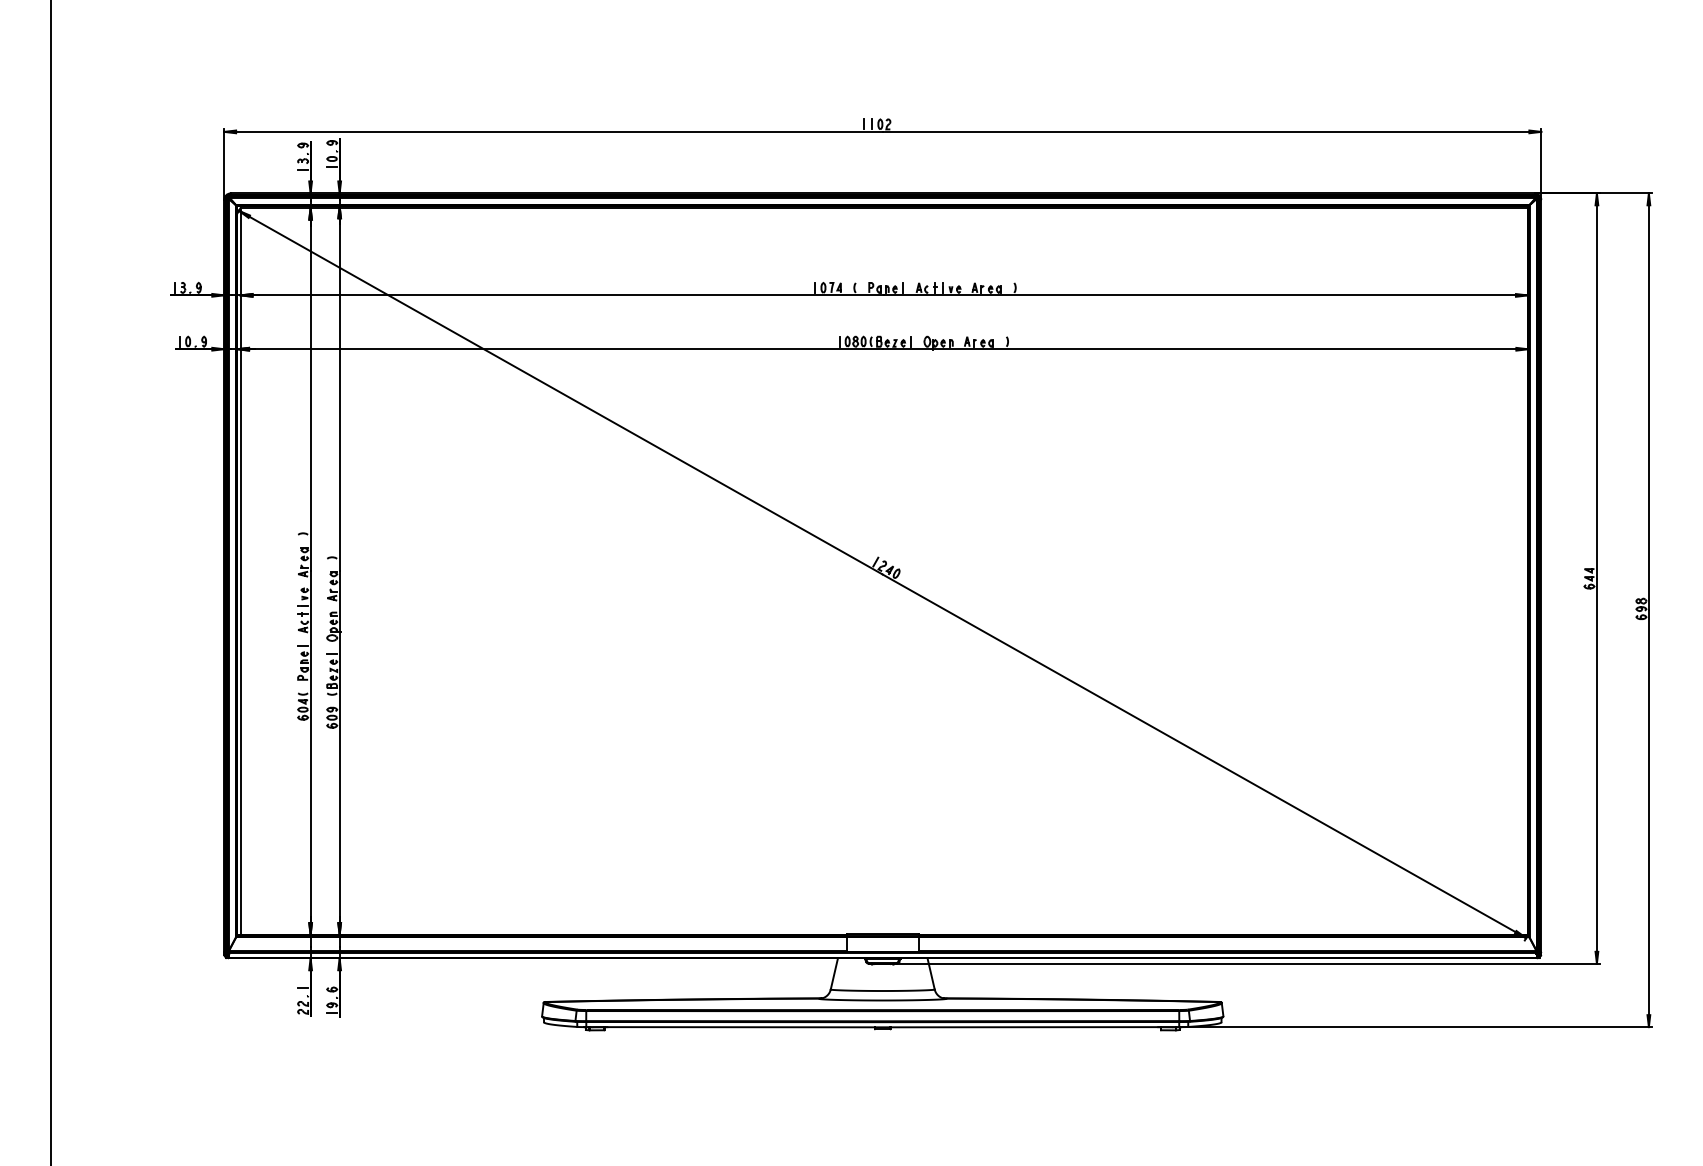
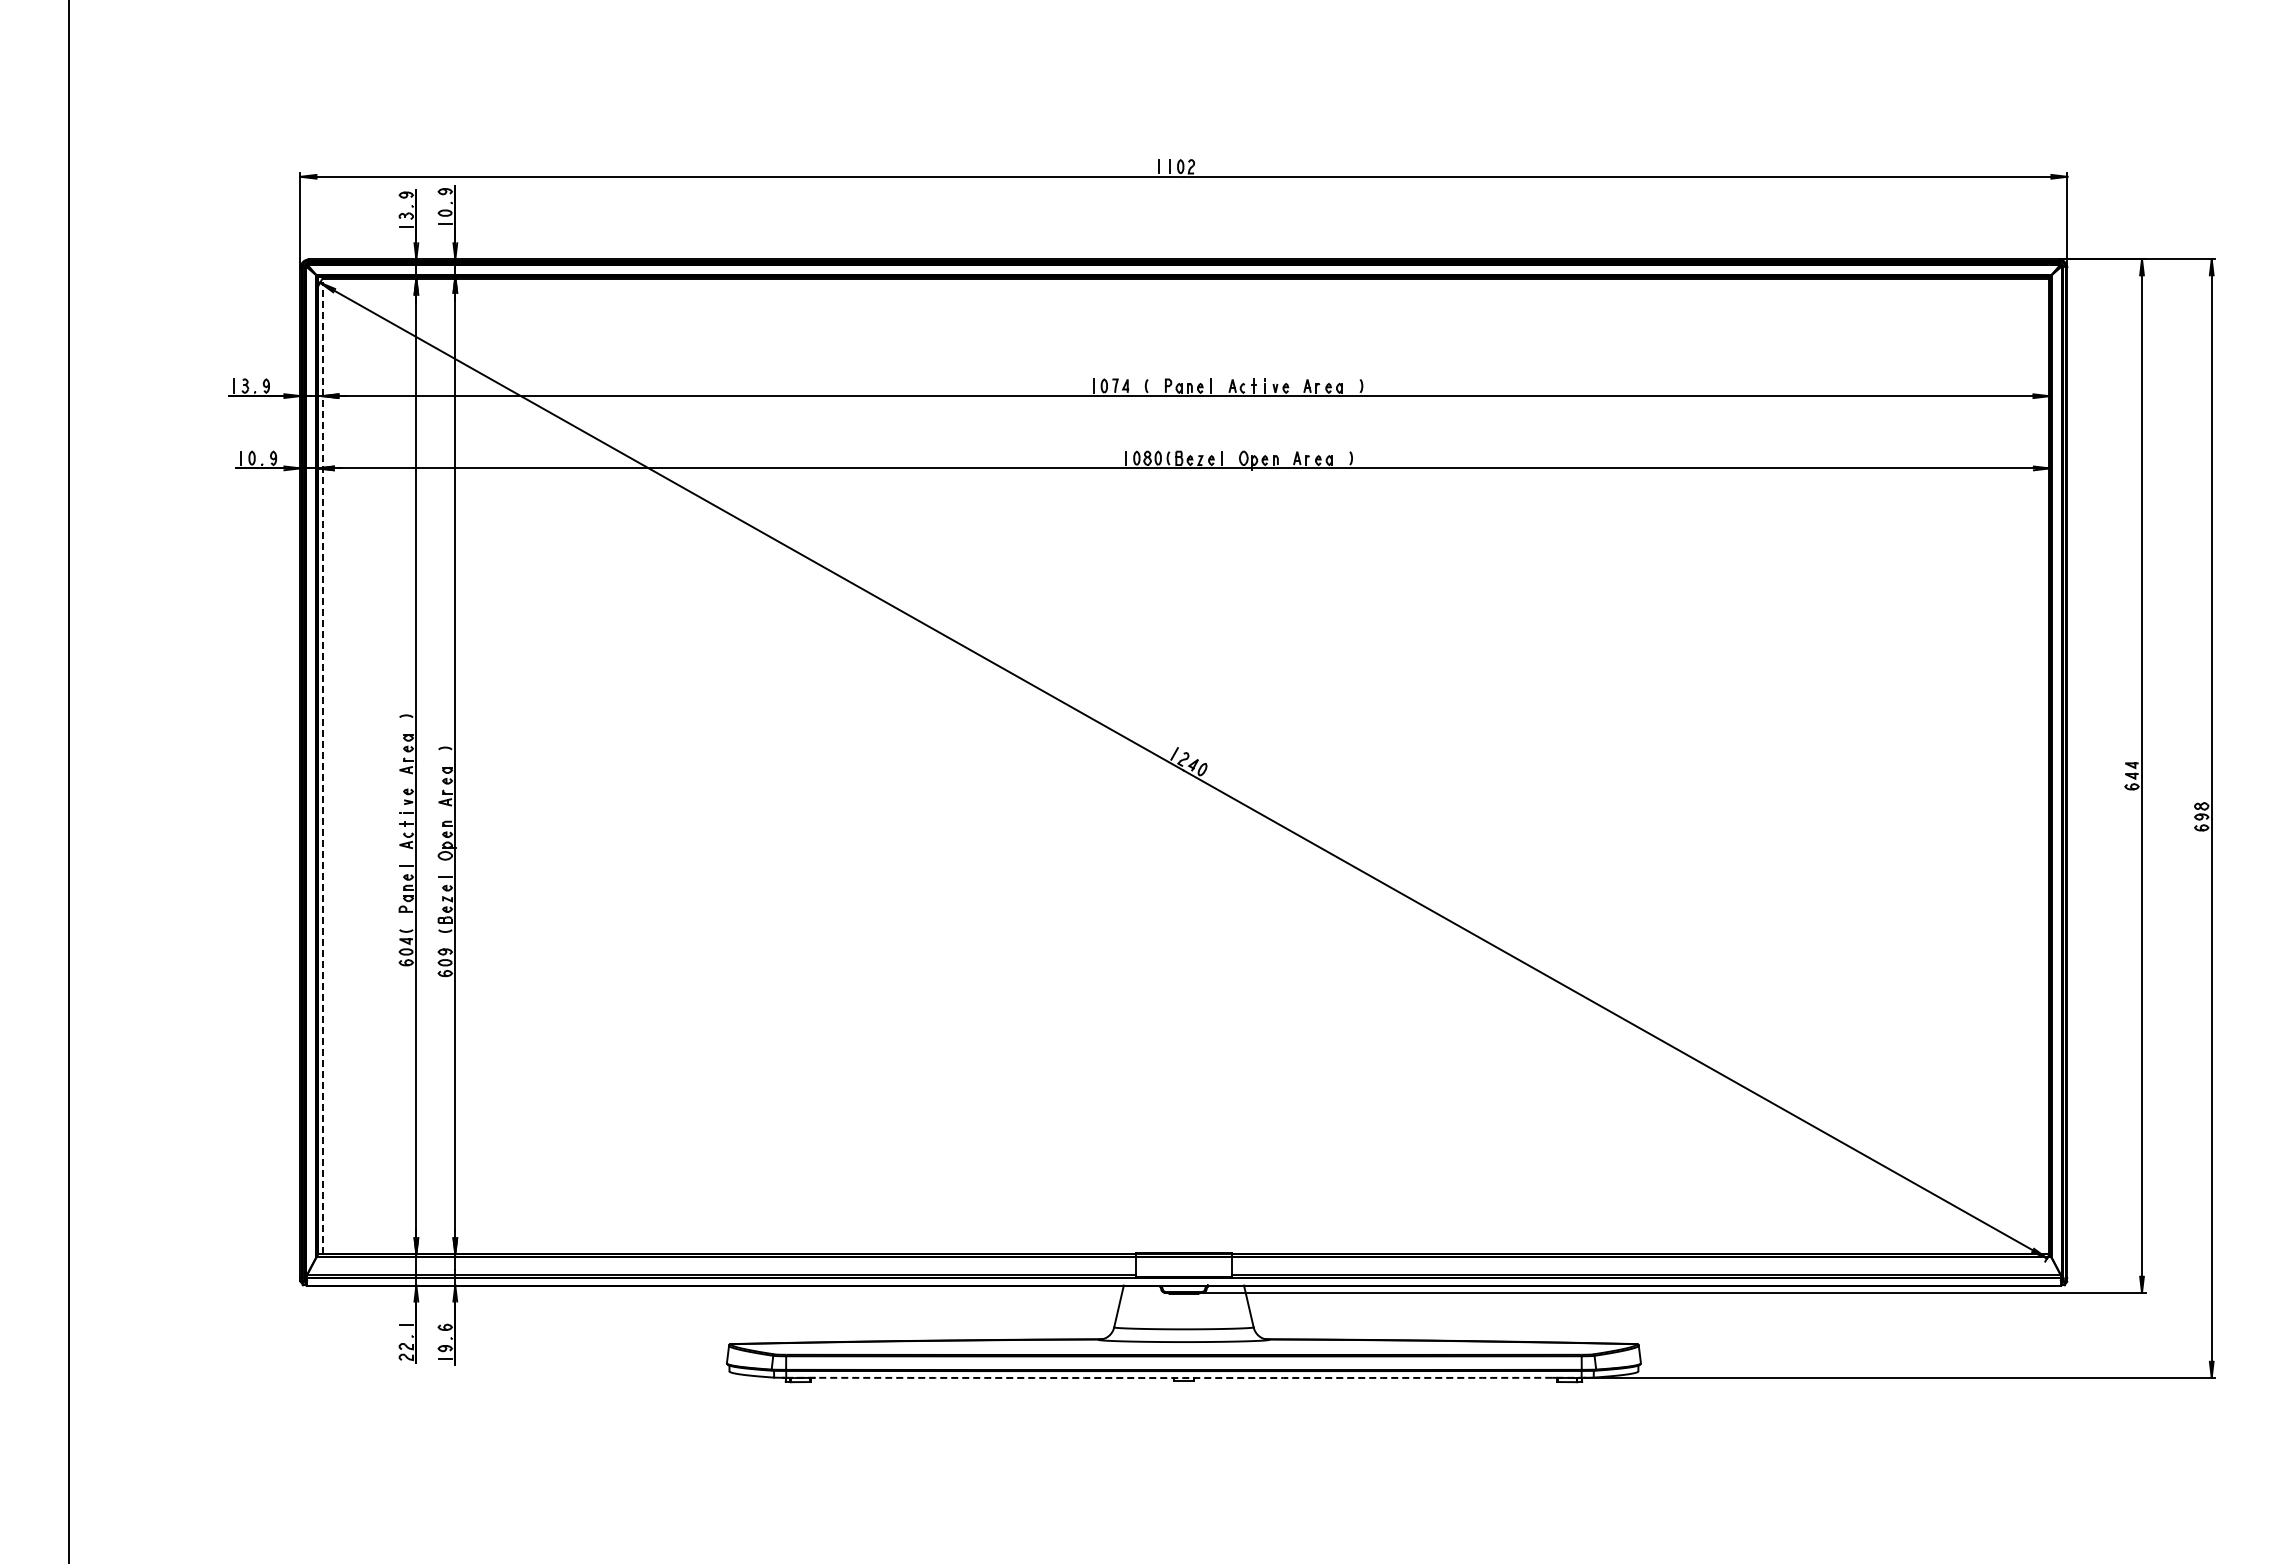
line: (240, 572) -> (322, 767), solid -> dashed
arc: (882, 1027) -> (1183, 1378), solid -> dashed

